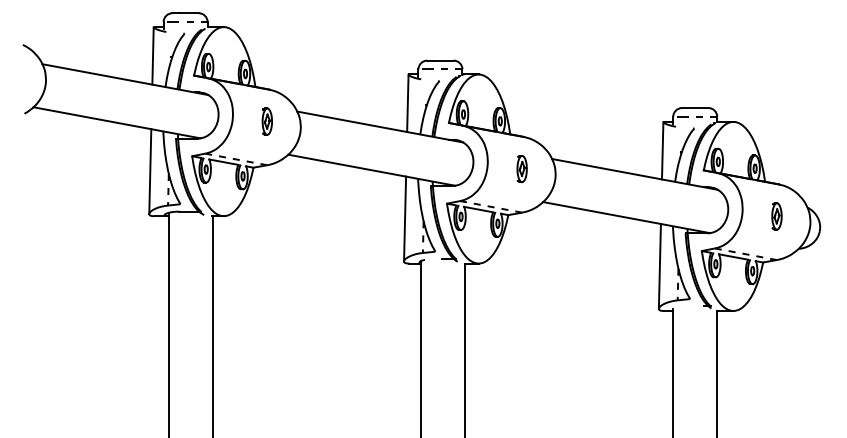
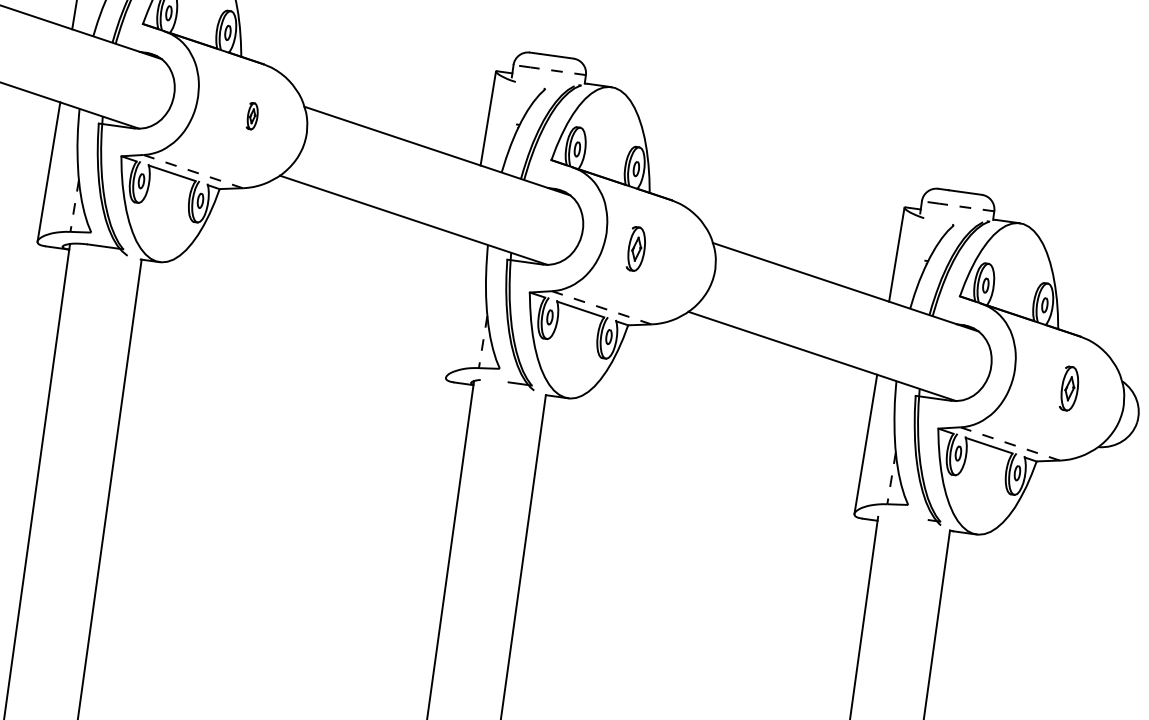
part: (266, 121) -> (251, 116), size x0.6
part: (521, 169) -> (635, 249), moved
line: (405, 218) -> (458, 307), removed

